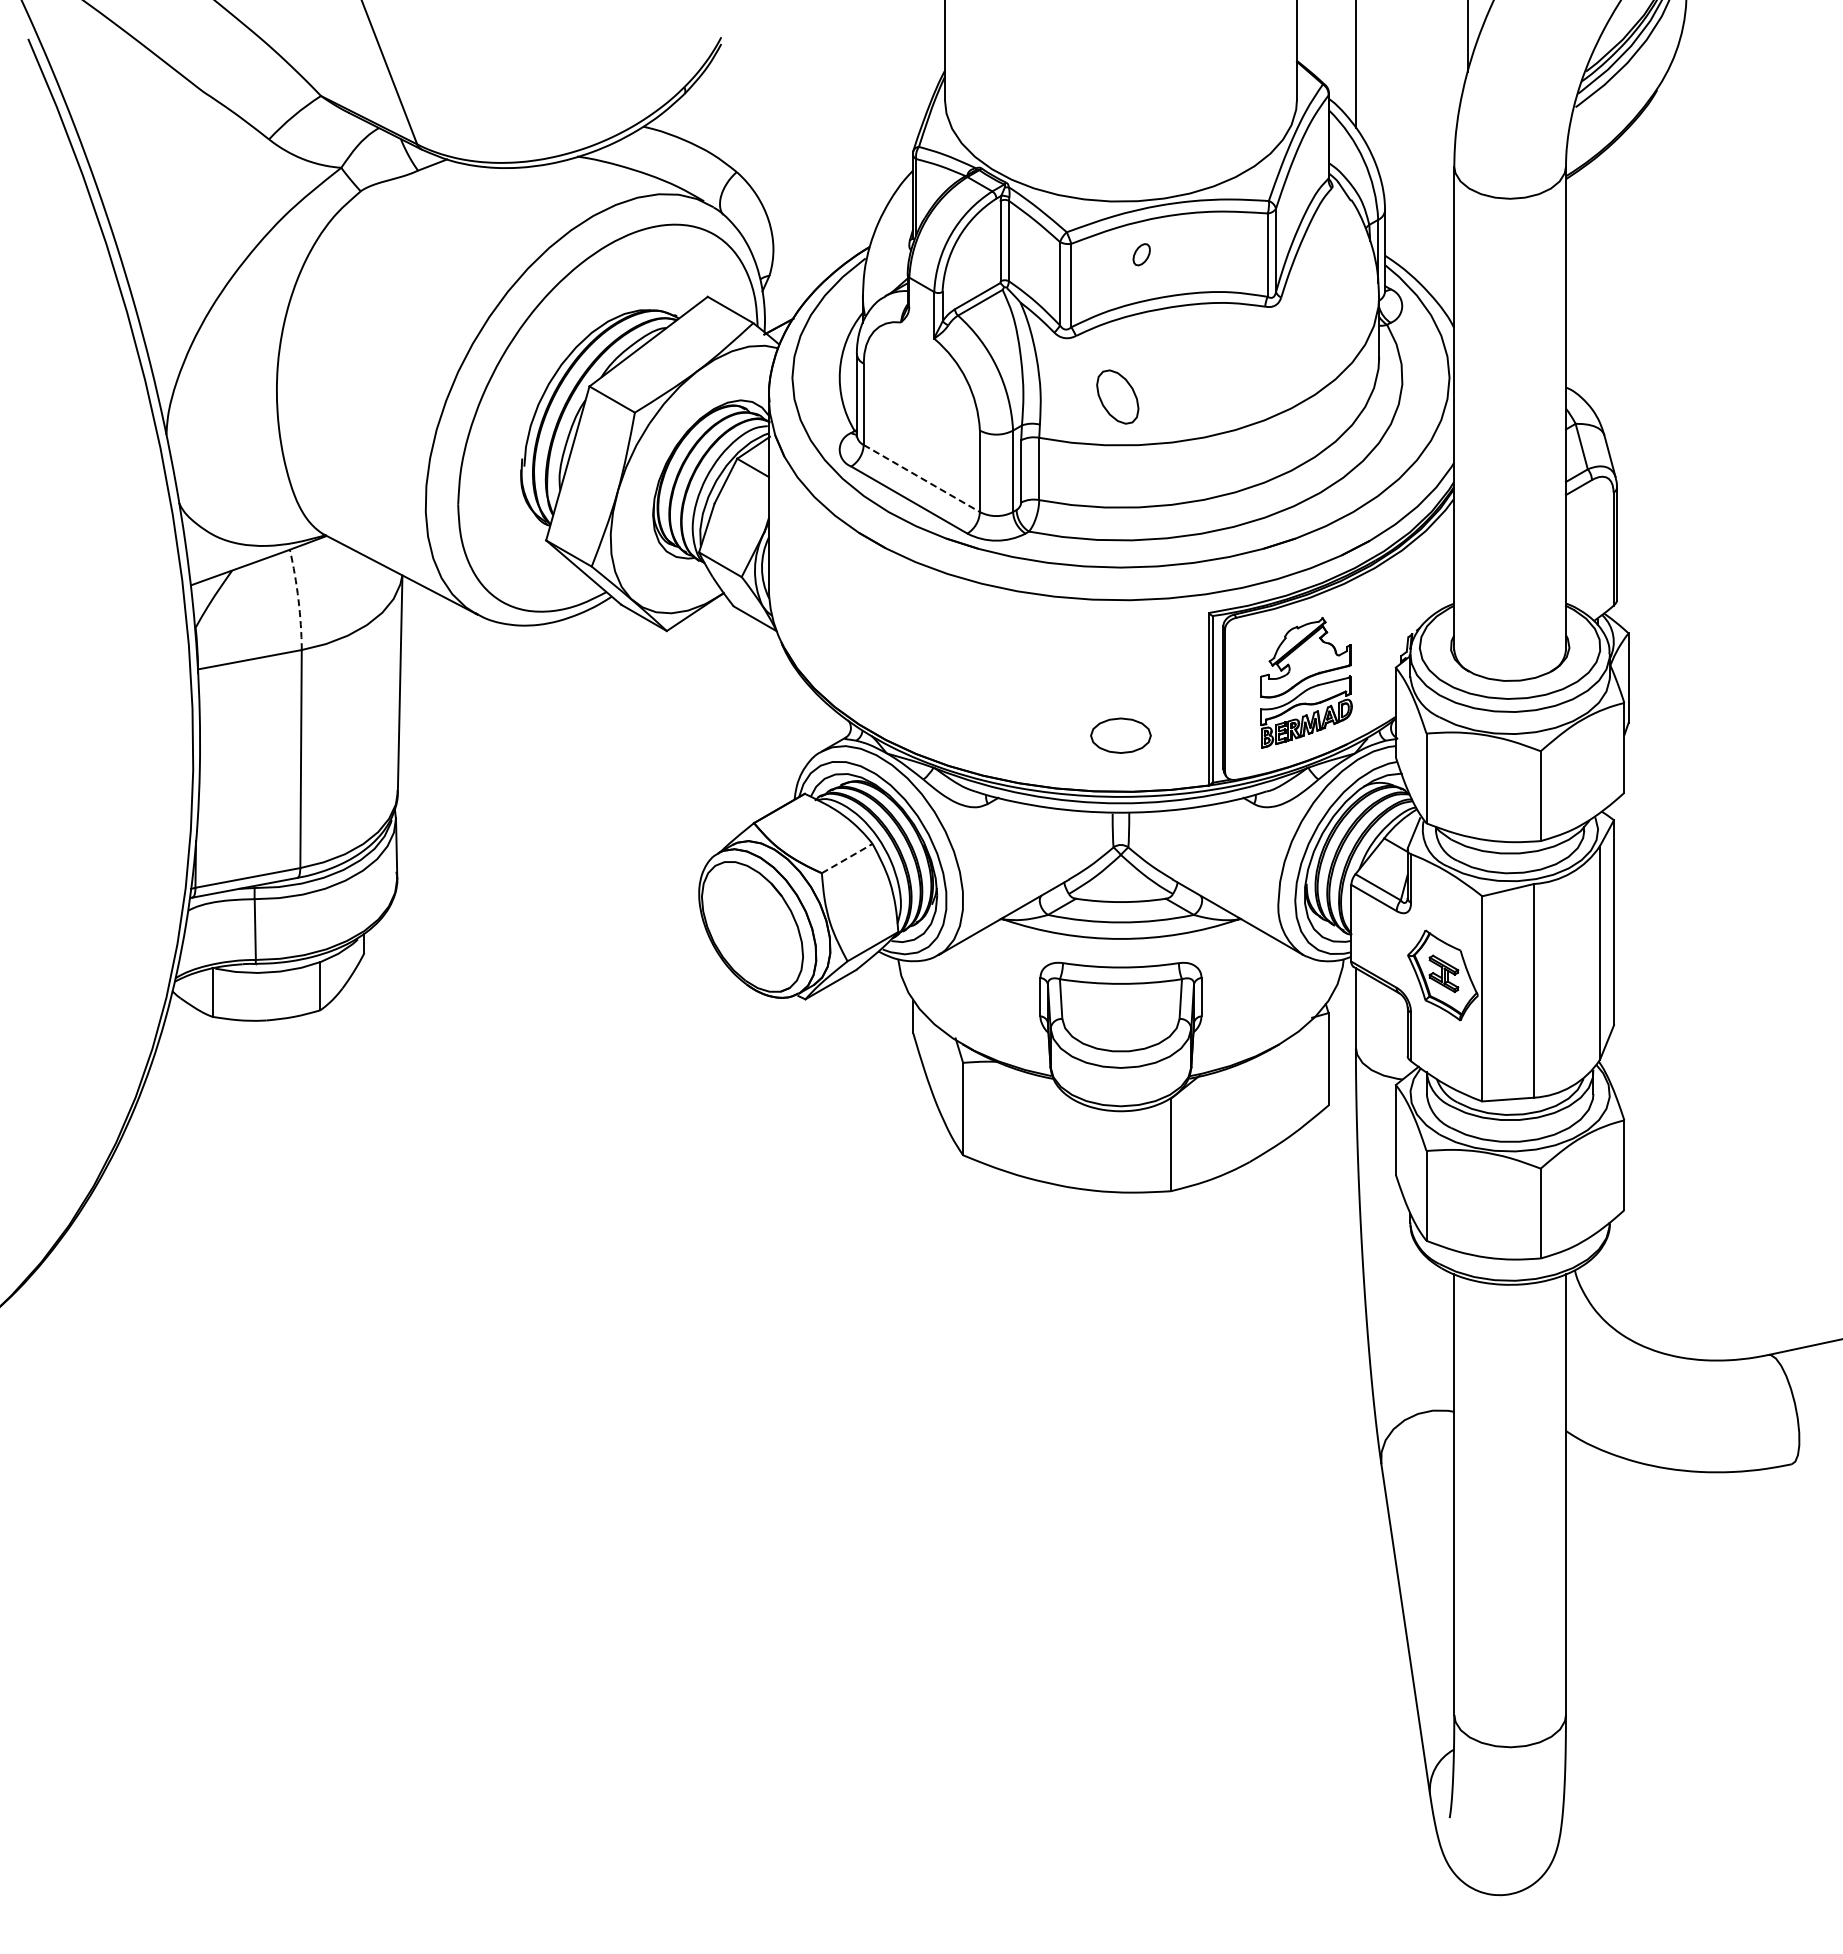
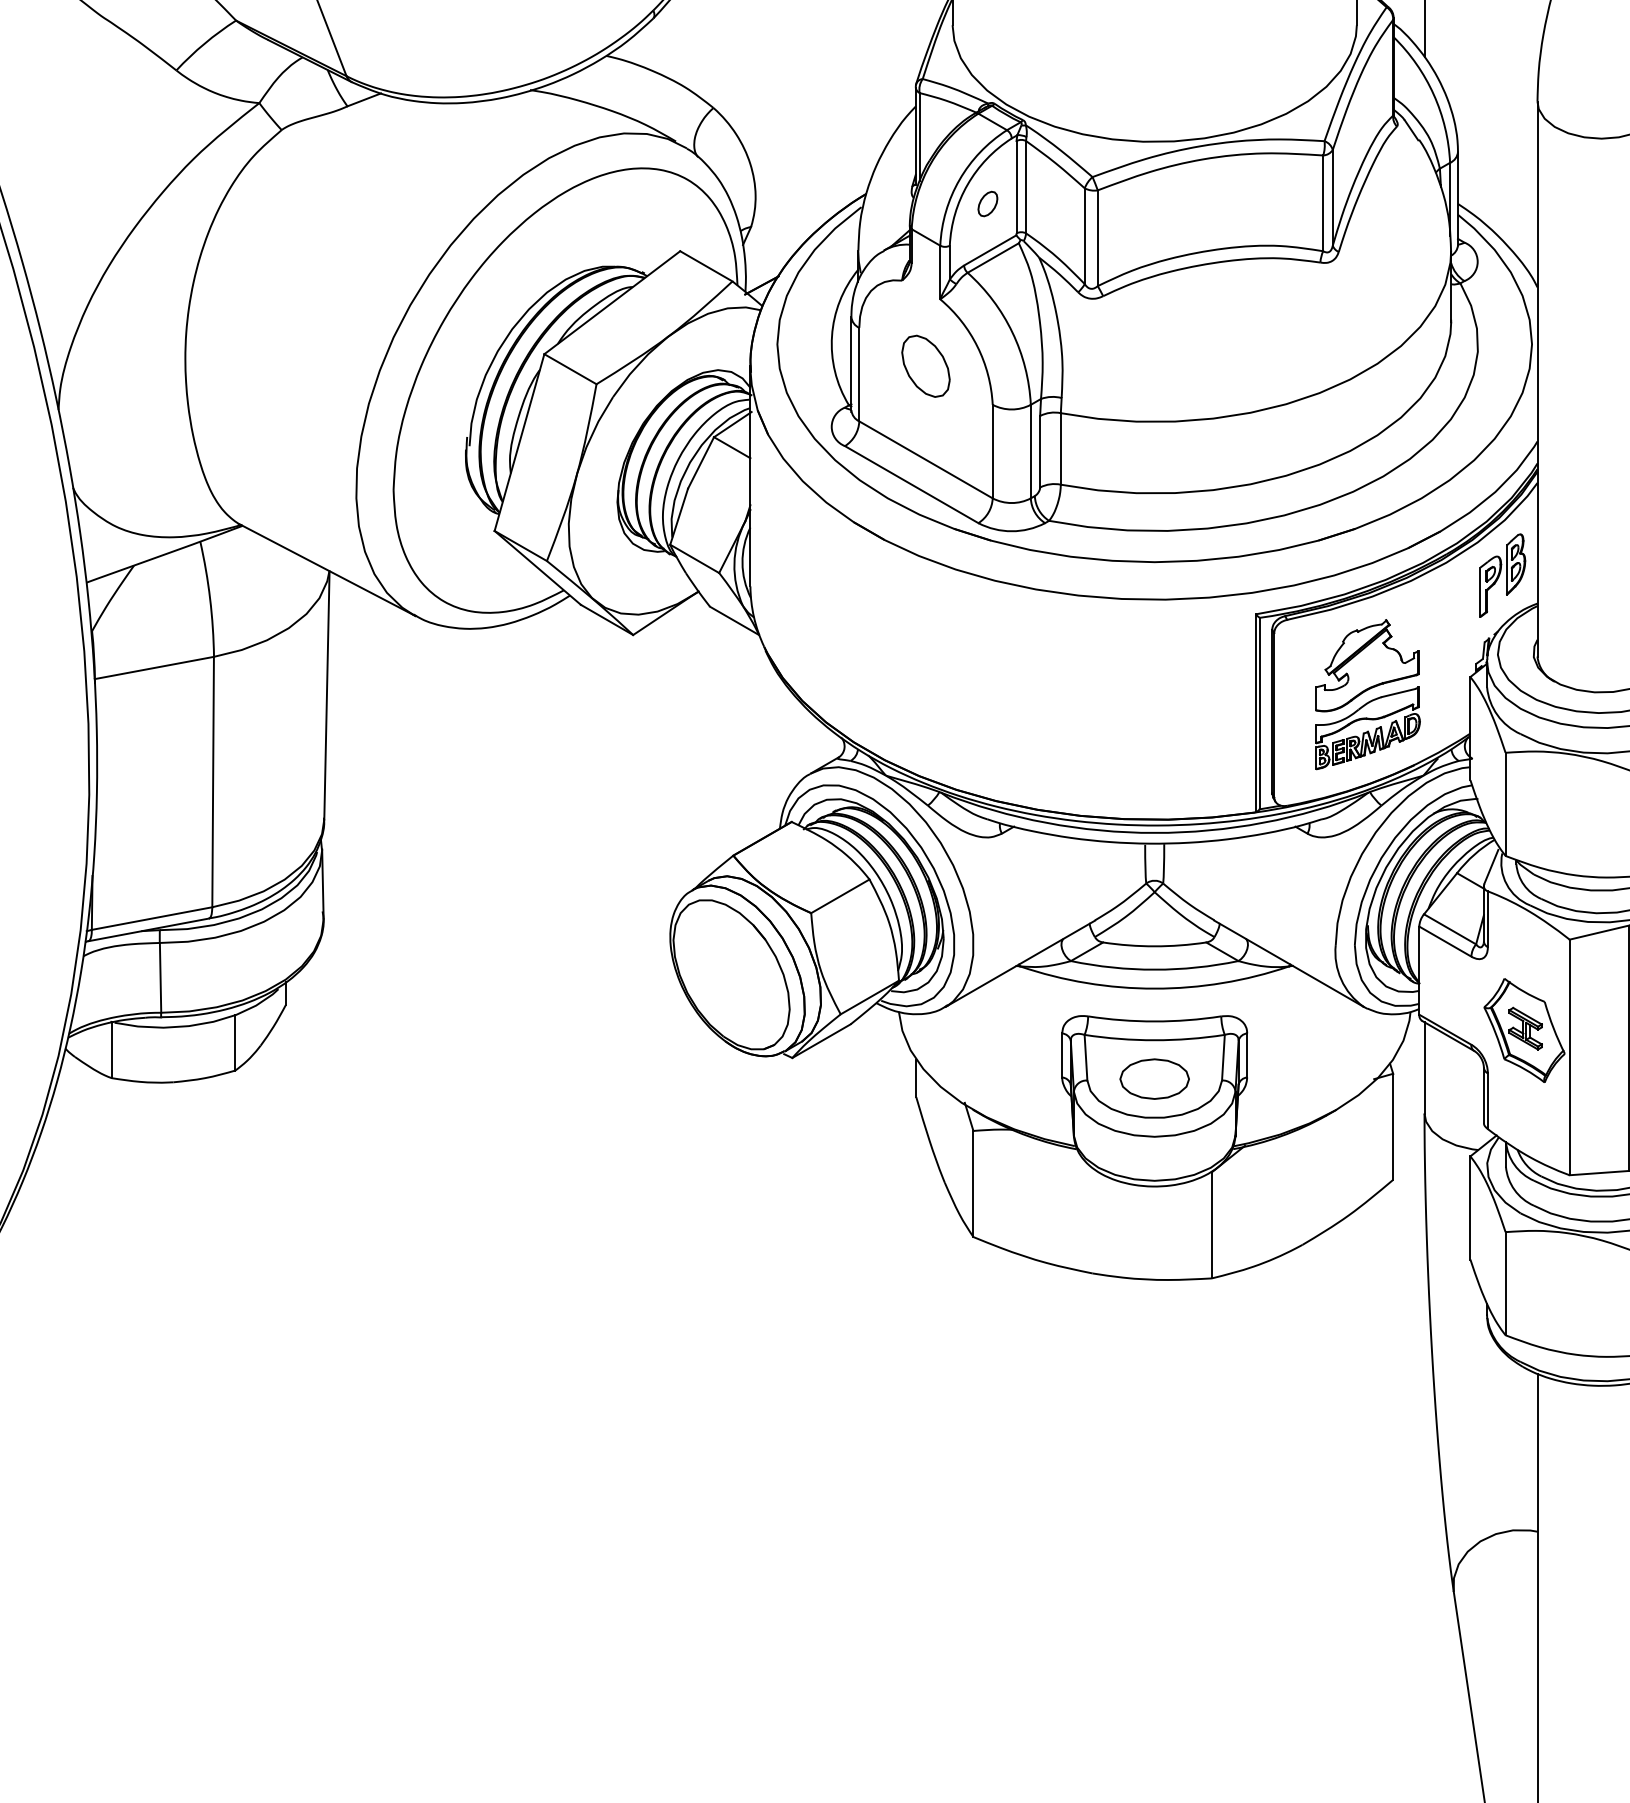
part: (1141, 254) -> (987, 203), moved
part: (1117, 396) -> (925, 365), moved
line: (922, 478) -> (926, 459), dashed -> solid
part: (1423, 578) -> (1502, 574), added
arc: (298, 599) -> (210, 598), dashed -> solid
part: (1120, 735) -> (1154, 1078), moved
line: (847, 858) -> (840, 896), dashed -> solid

